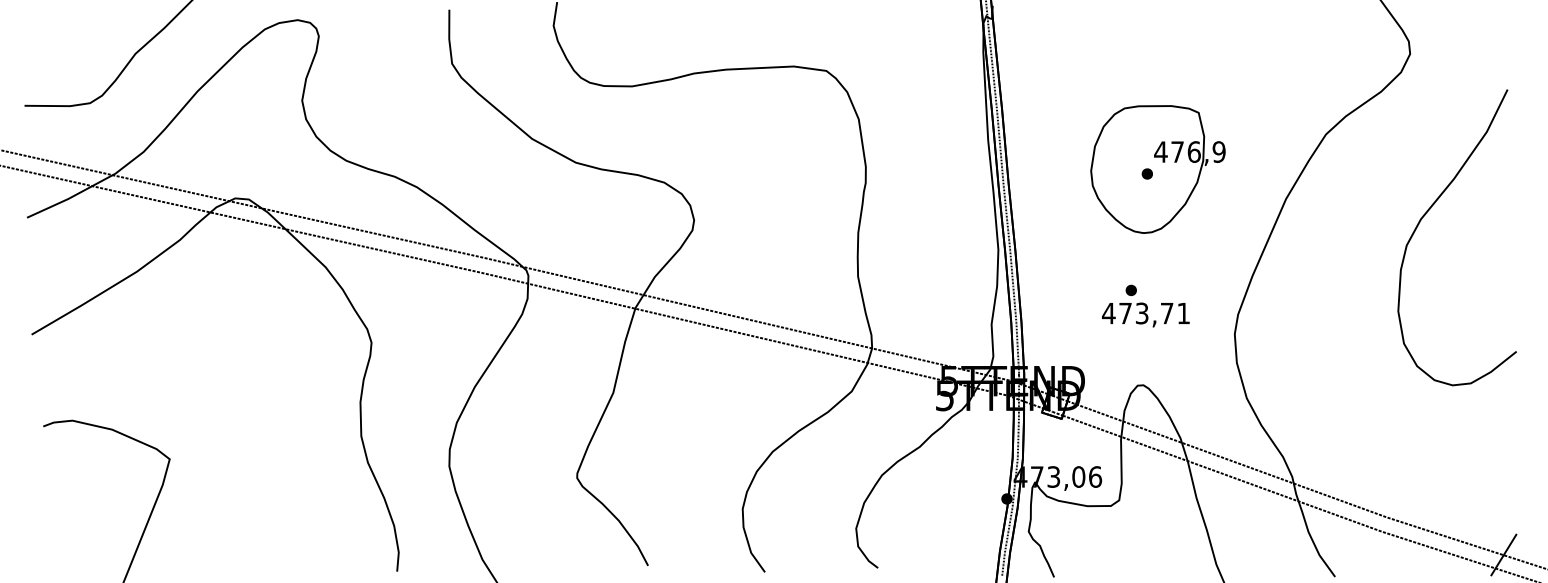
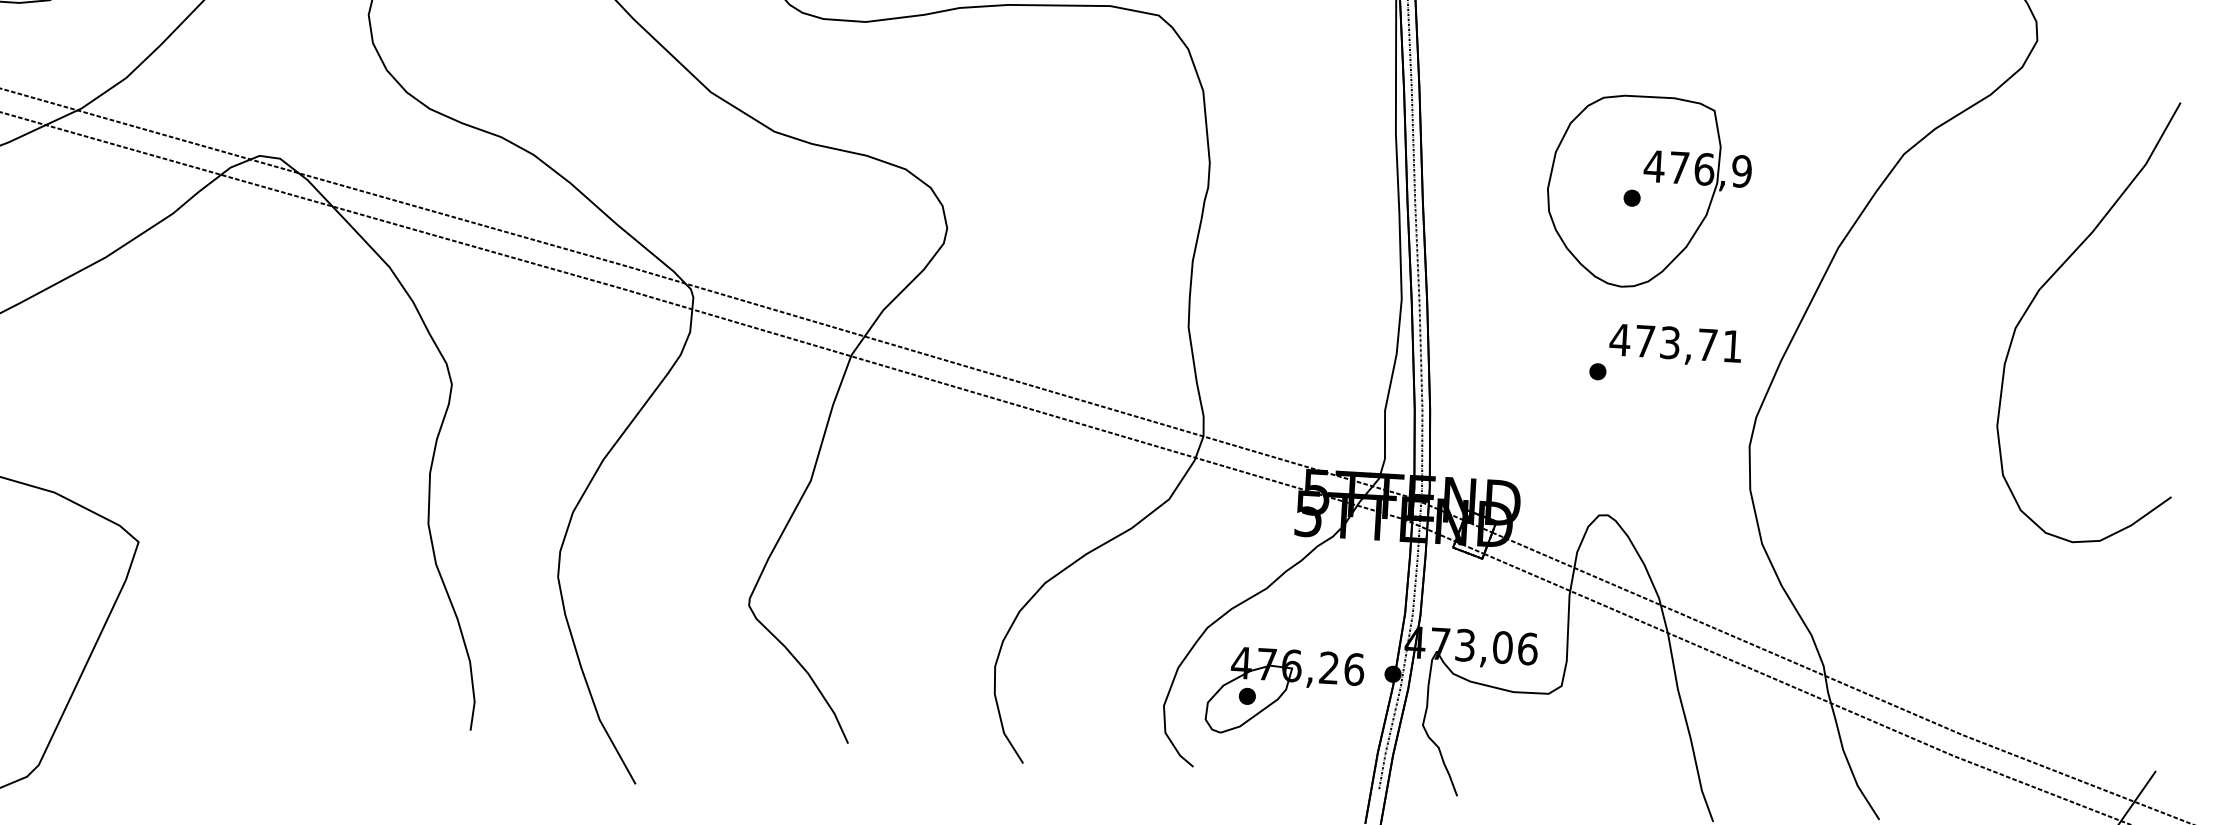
text: (1145, 314) -> (1675, 344), moved
part: (935, 515) -> (1284, 692), added

